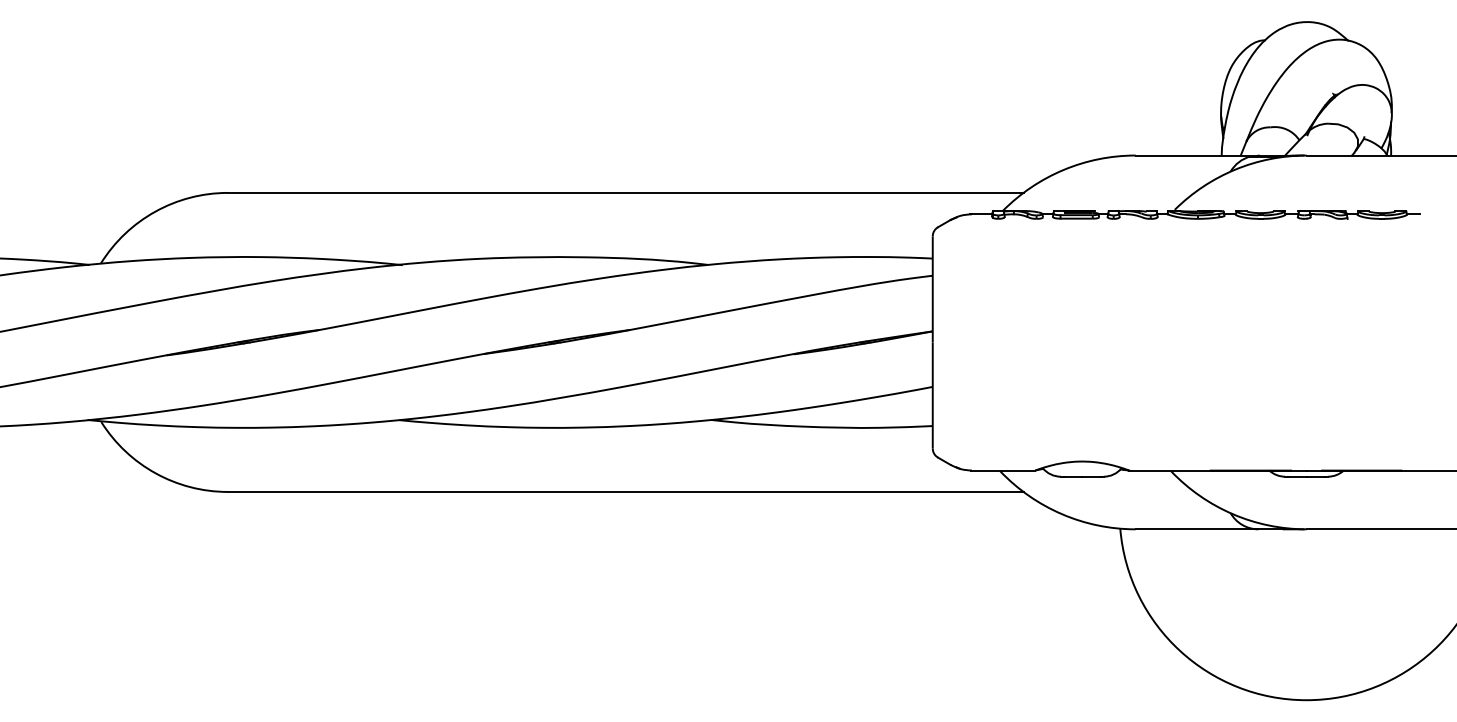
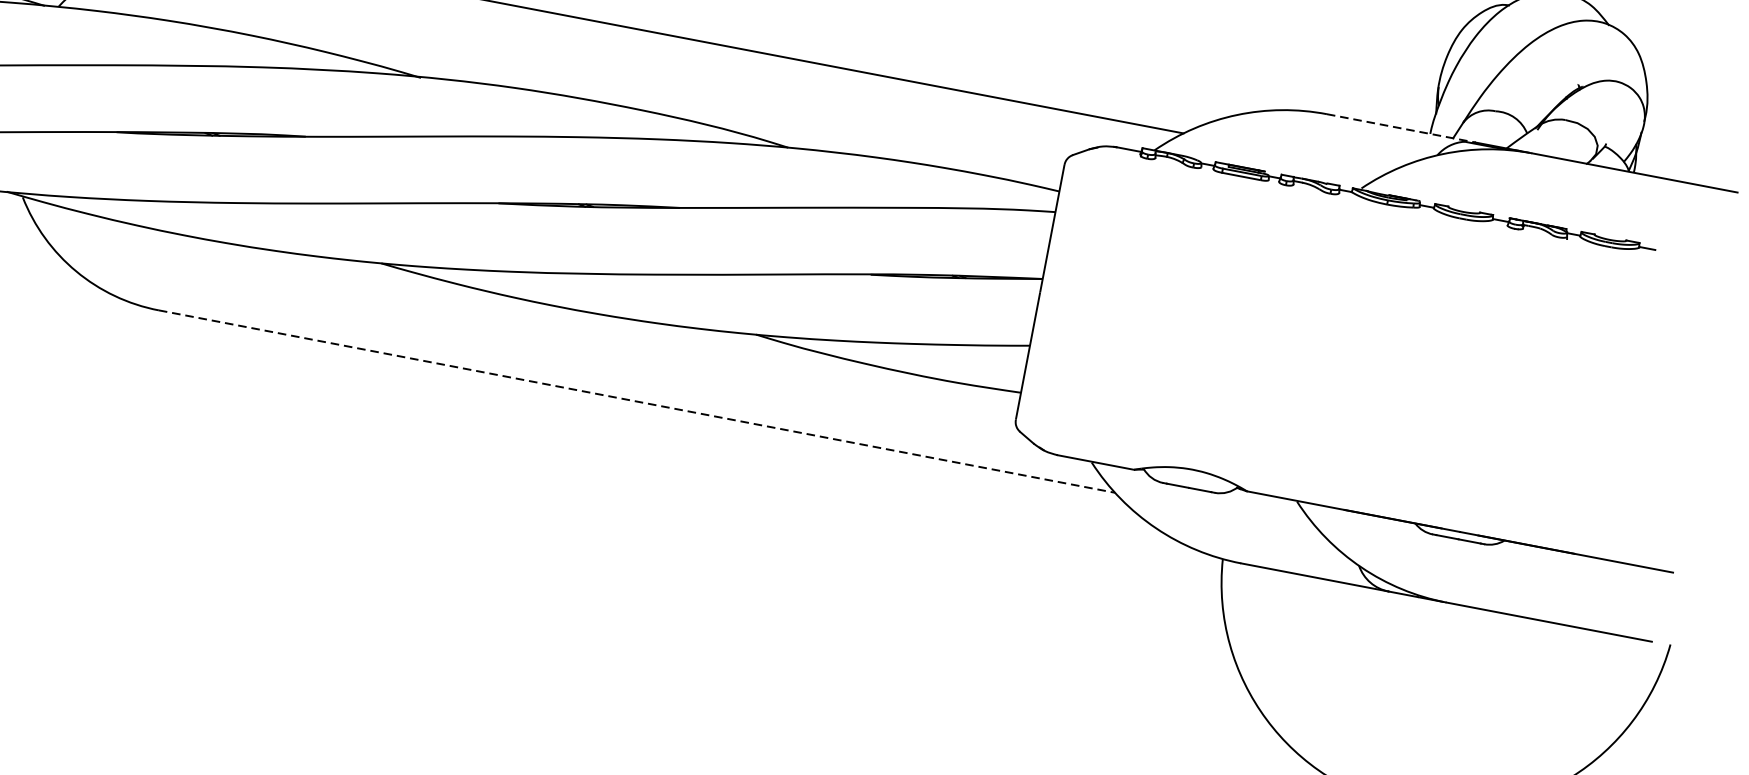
line: (1197, 155) -> (1401, 128), solid -> dashed
line: (625, 491) -> (636, 400), solid -> dashed

